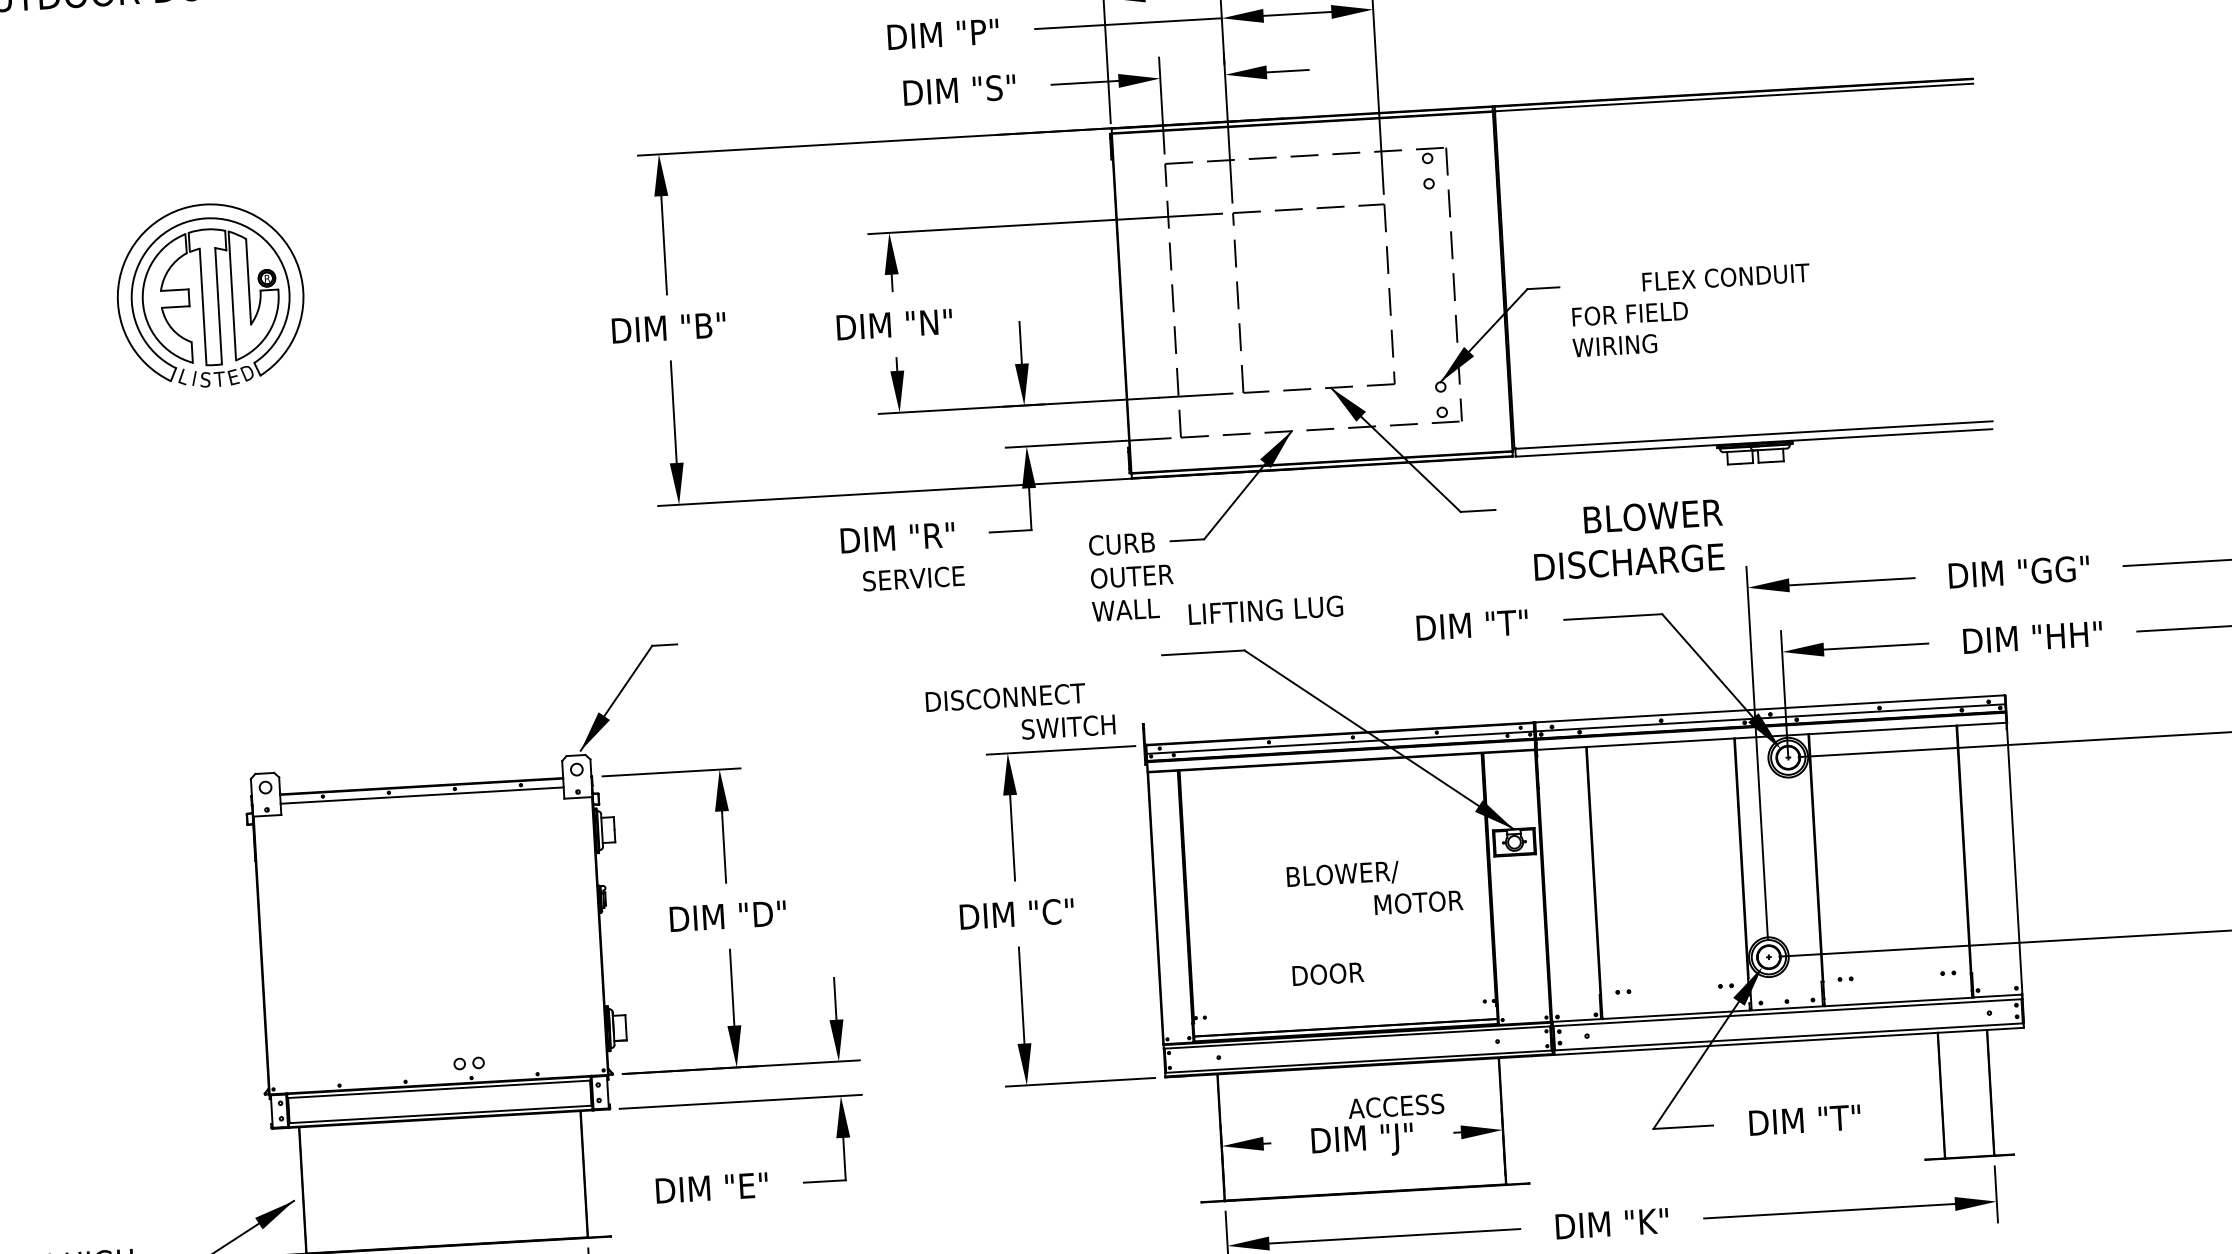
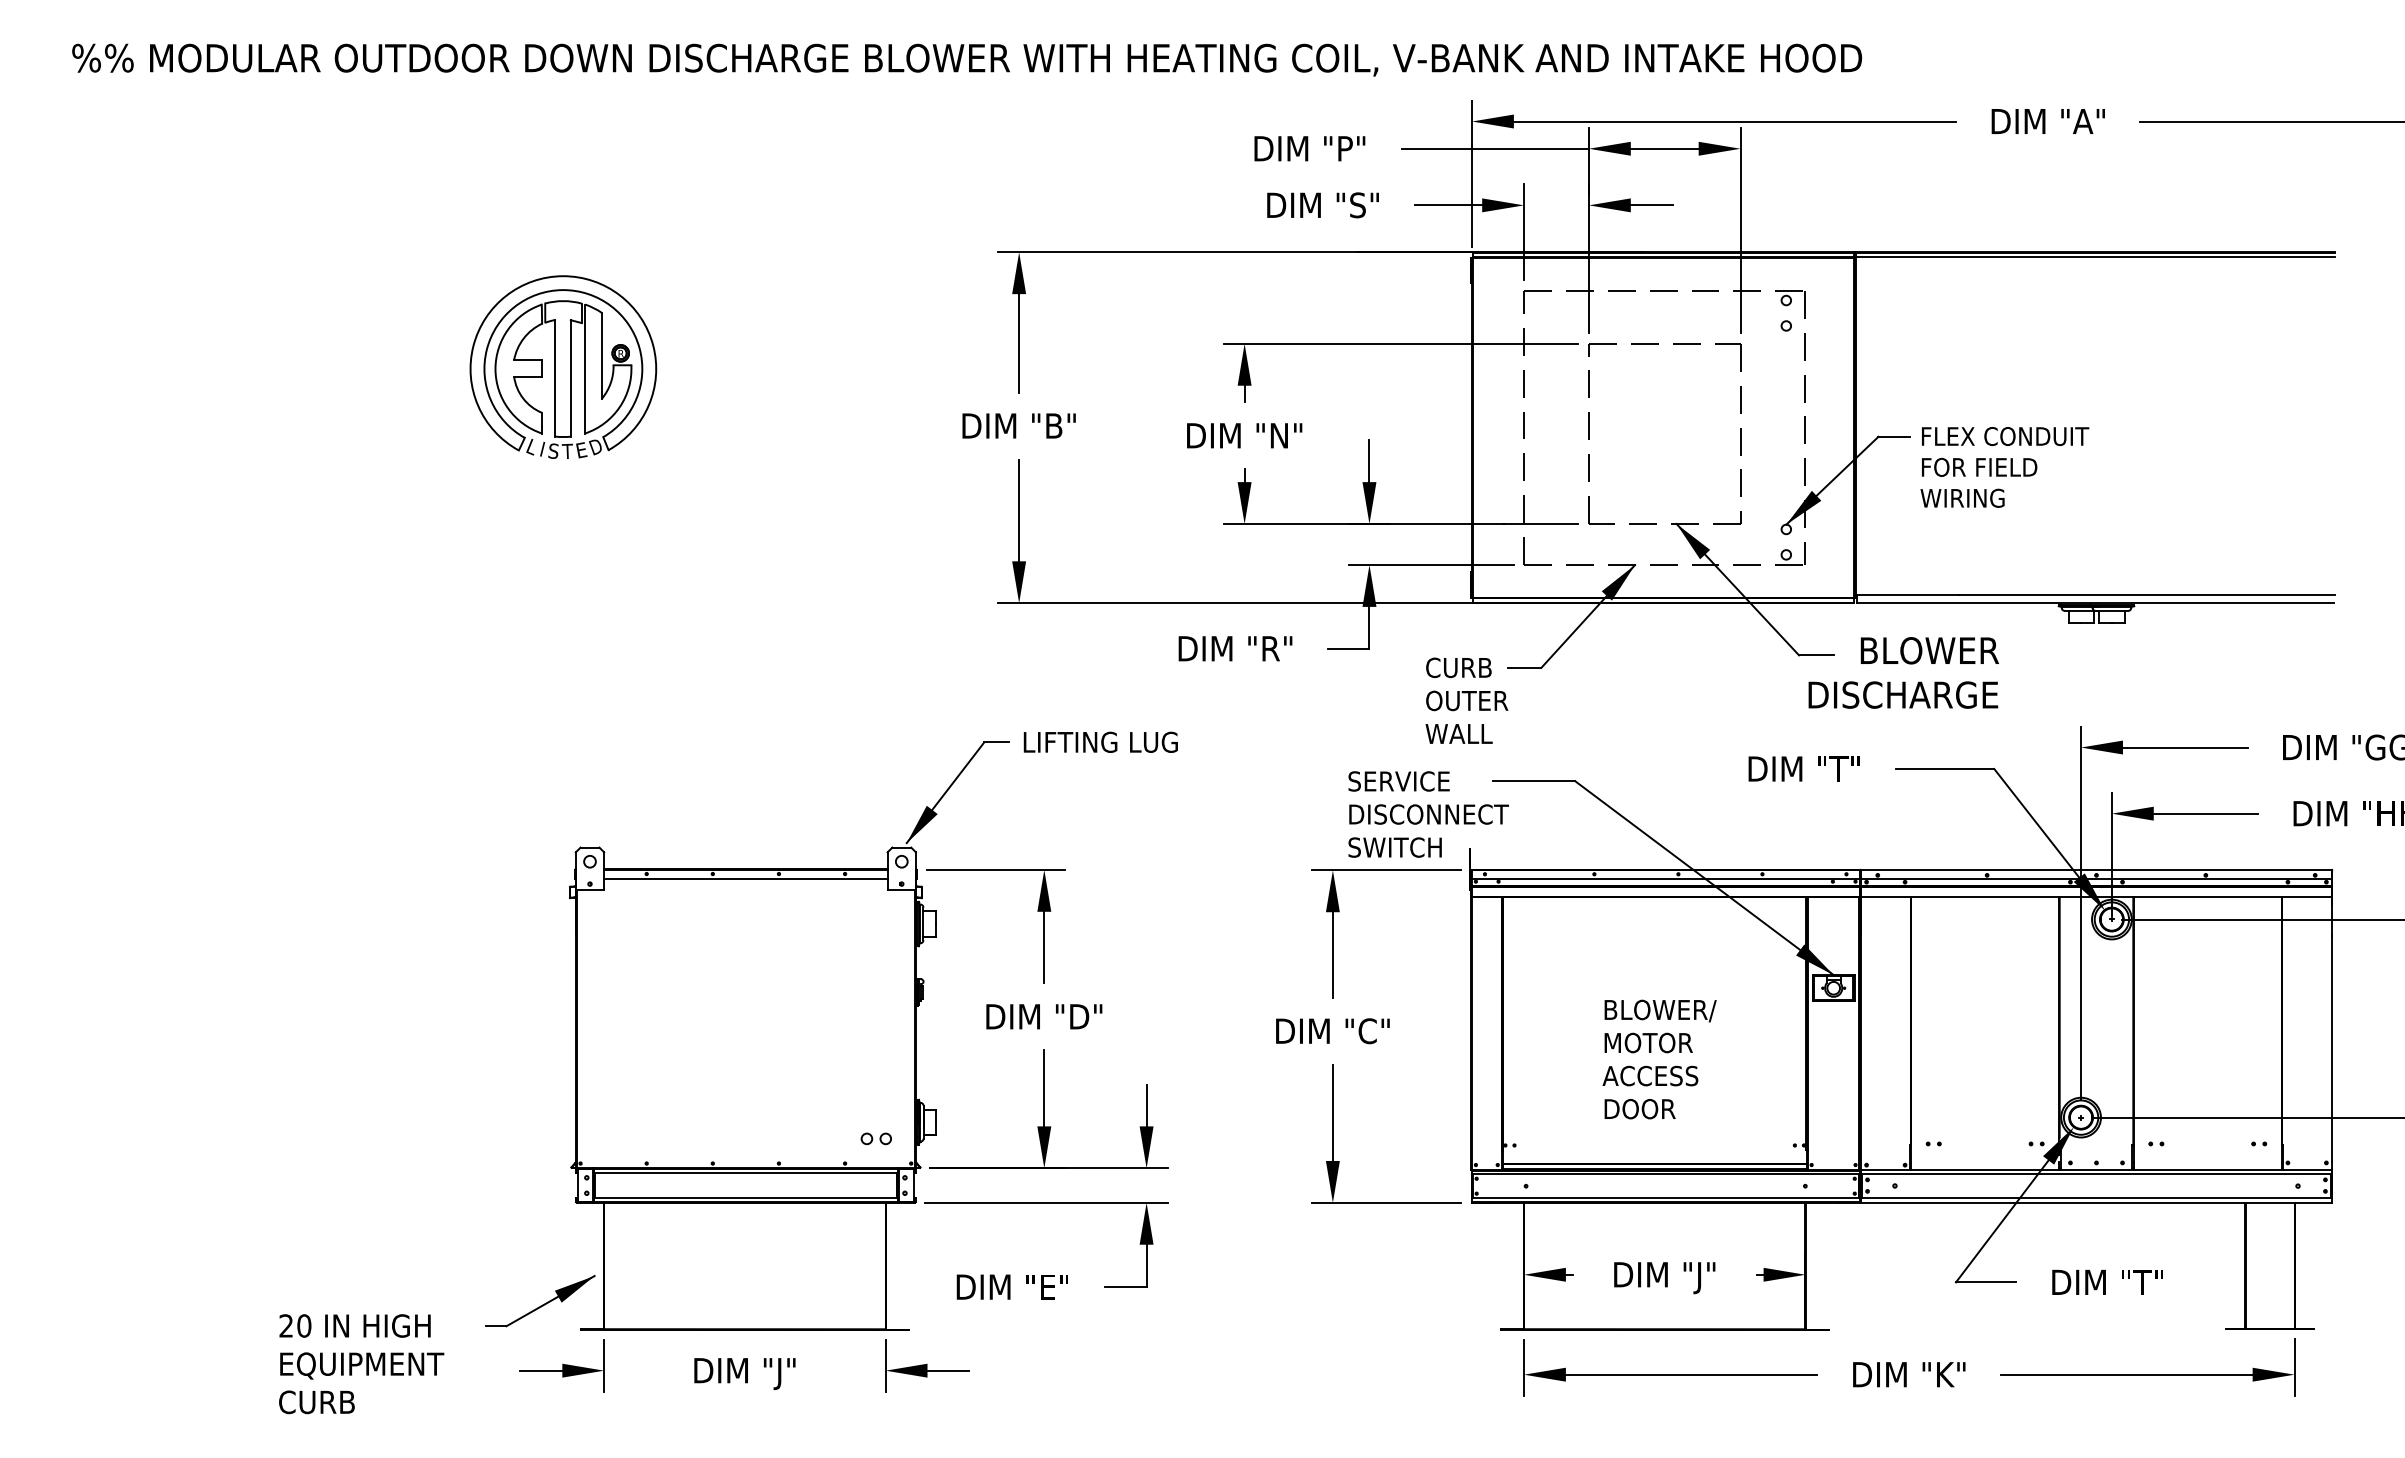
text: (1726, 277) -> (2005, 436), moved
text: (1628, 539) -> (1903, 672), moved
text: (913, 578) -> (1398, 781), moved
text: (1265, 609) -> (1100, 741), moved
text: (1005, 697) -> (1428, 814), moved
text: (1418, 902) -> (1648, 1042), moved
part: (468, 1063) -> (875, 1138), moved
text: (1396, 1105) -> (1650, 1075), moved

